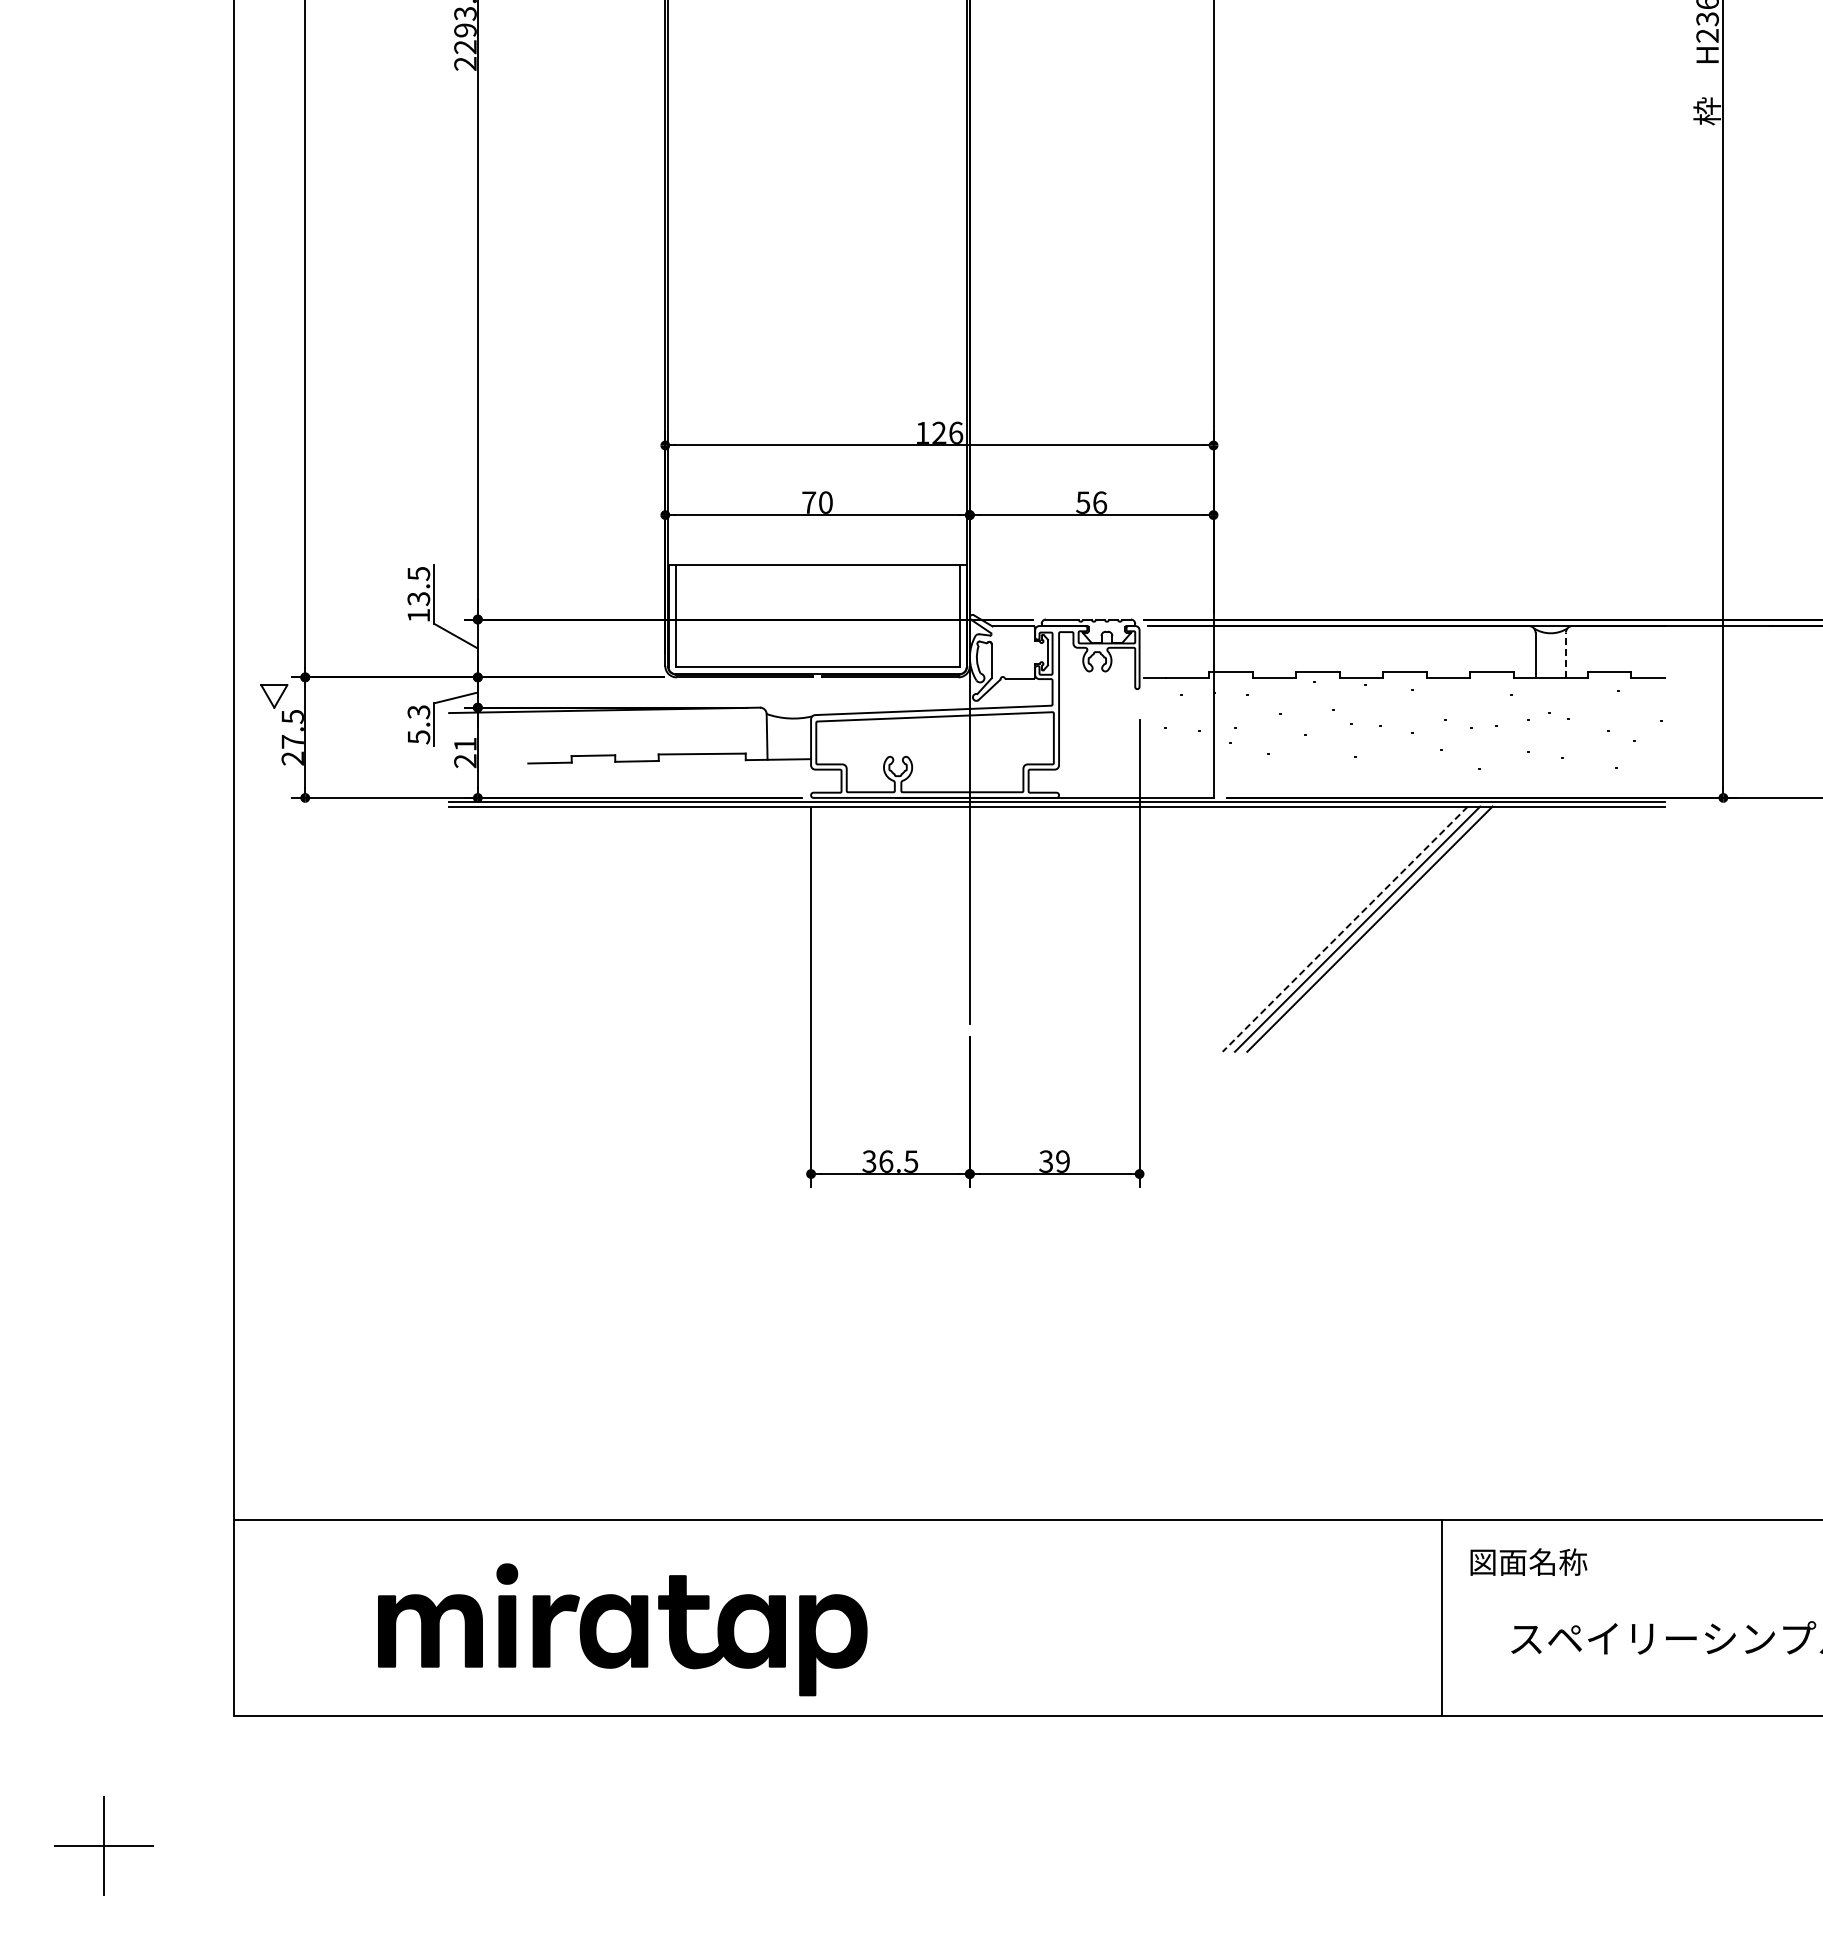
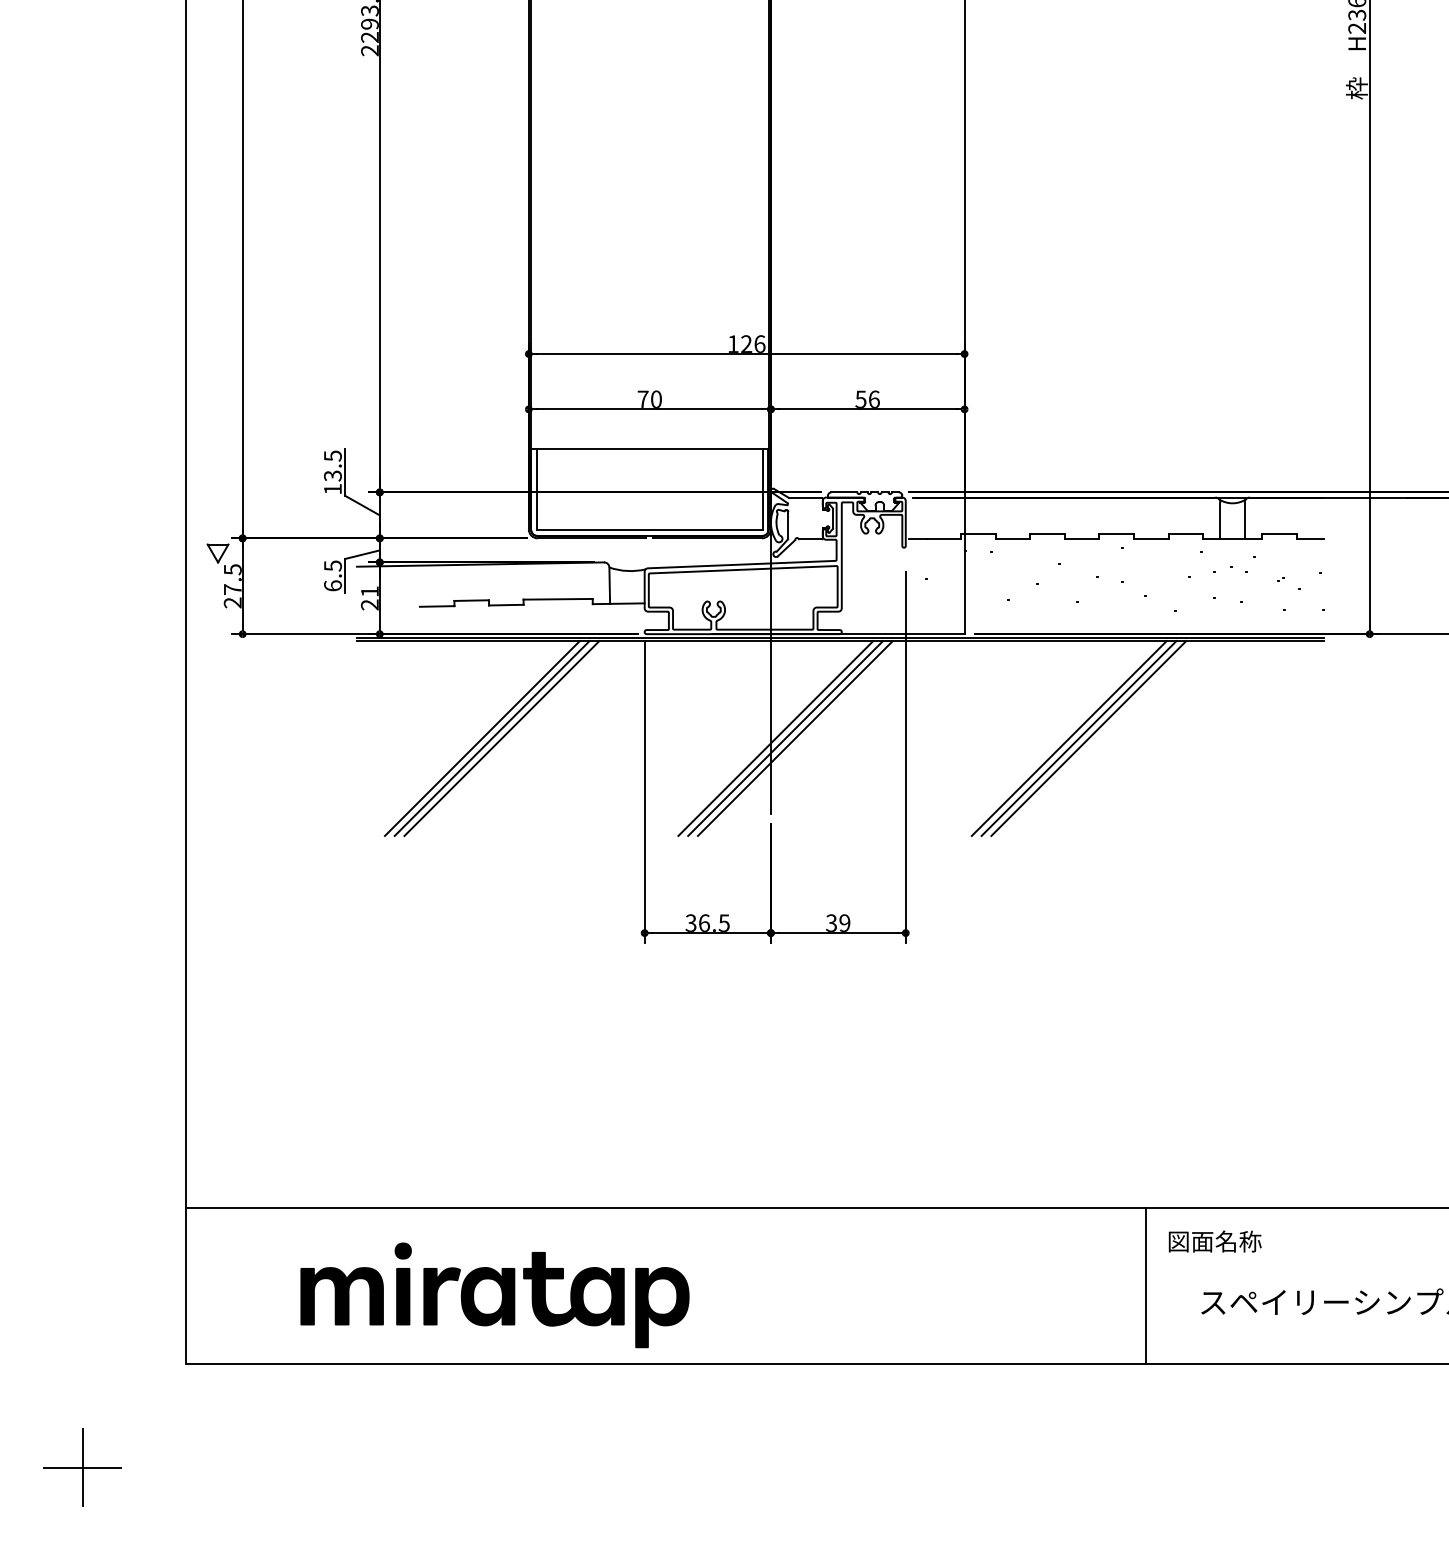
line: (1565, 655) -> (1244, 520), dashed -> solid
text: (418, 724) -> (332, 575), 5.3 -> 6.5
line: (606, 928) -> (482, 737), added
line: (618, 928) -> (491, 737), added
line: (631, 928) -> (501, 737), added
line: (975, 928) -> (775, 737), added
line: (988, 928) -> (785, 737), added
line: (1000, 928) -> (795, 737), added
line: (1344, 929) -> (1068, 738), dashed -> solid

